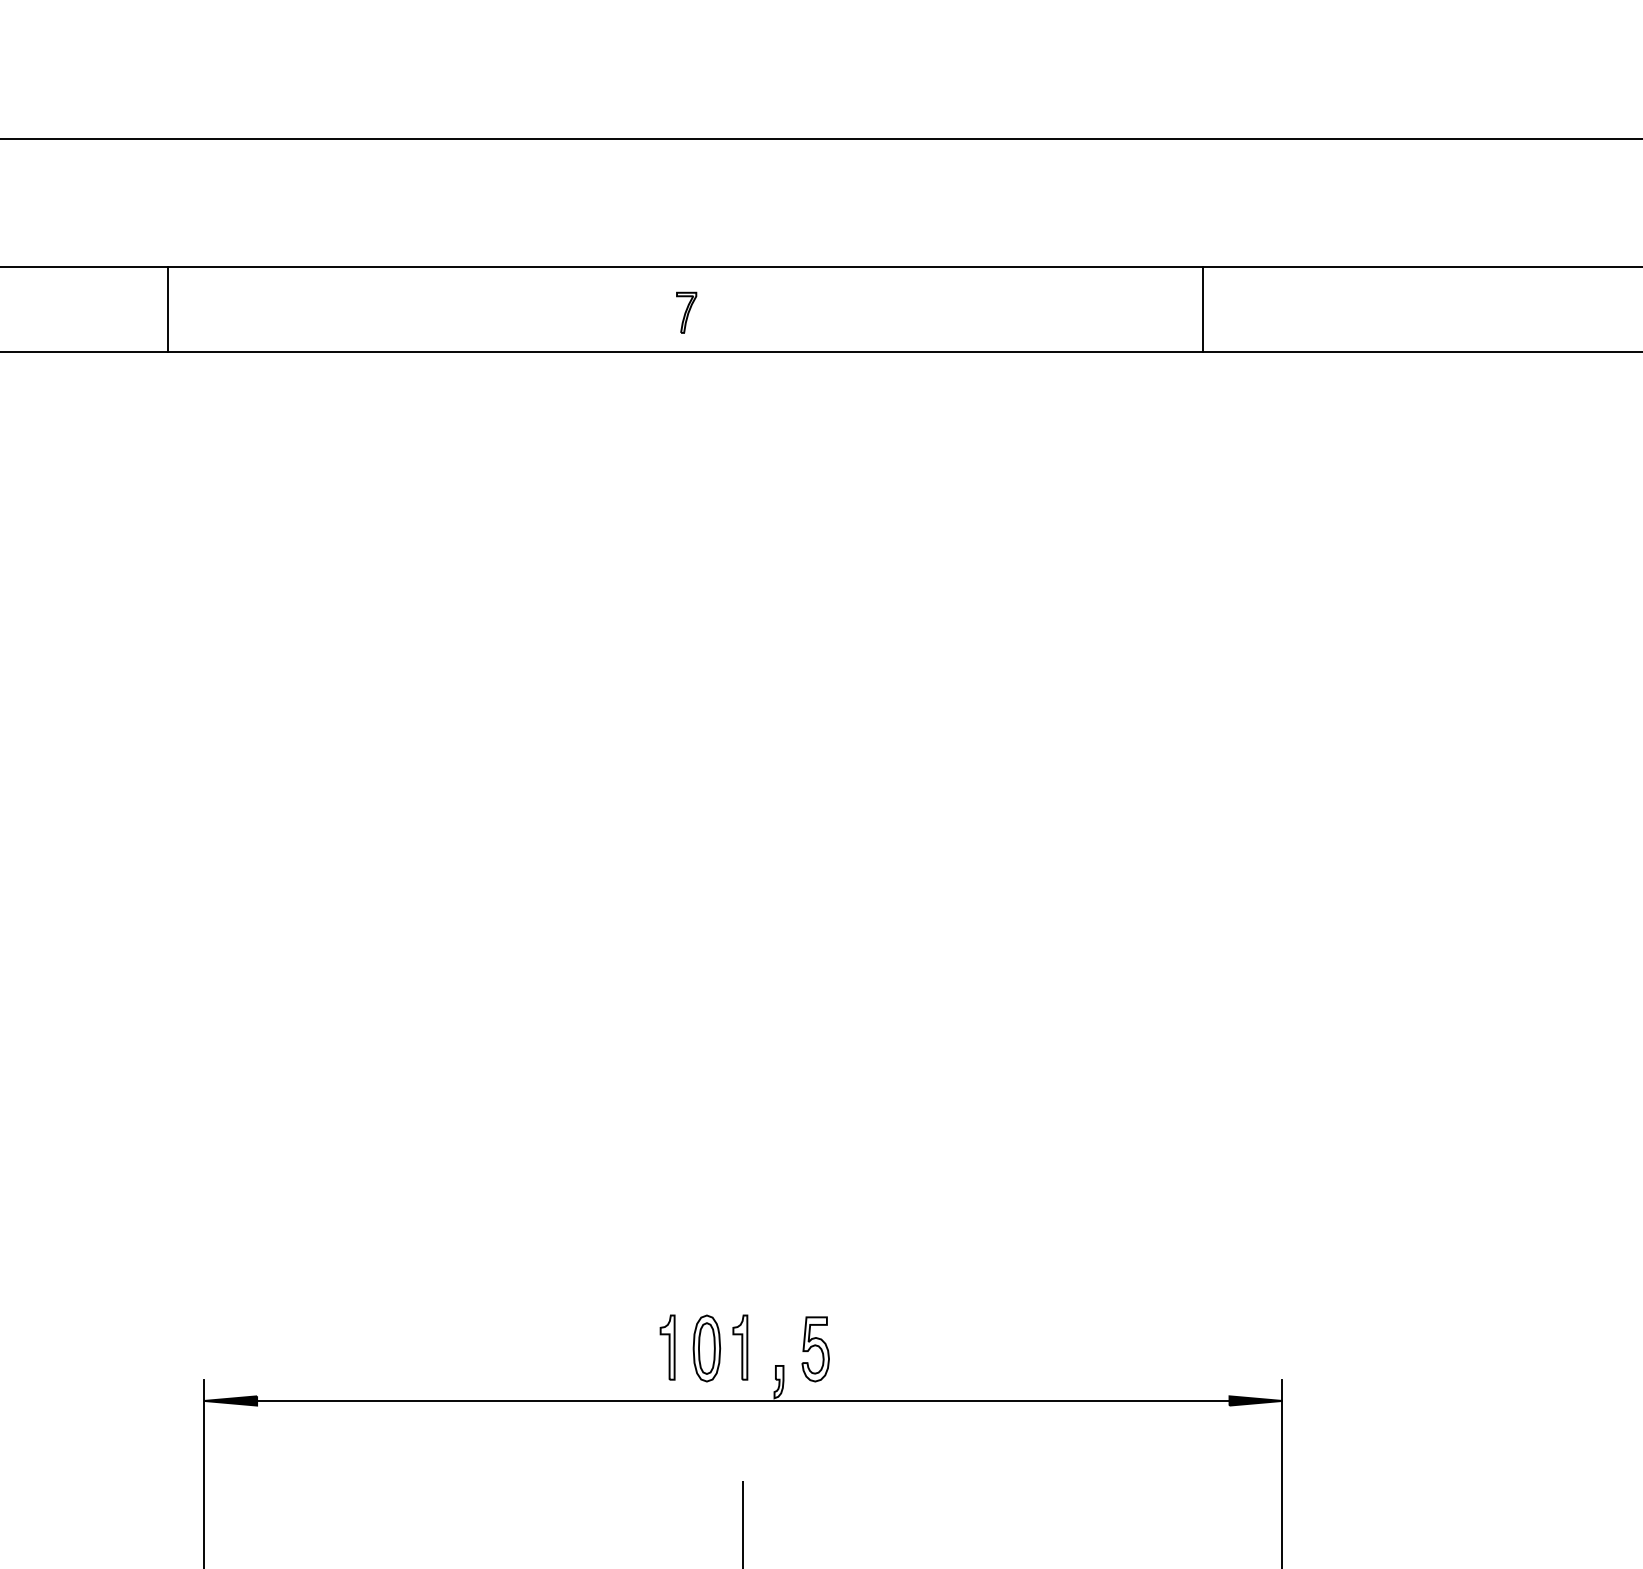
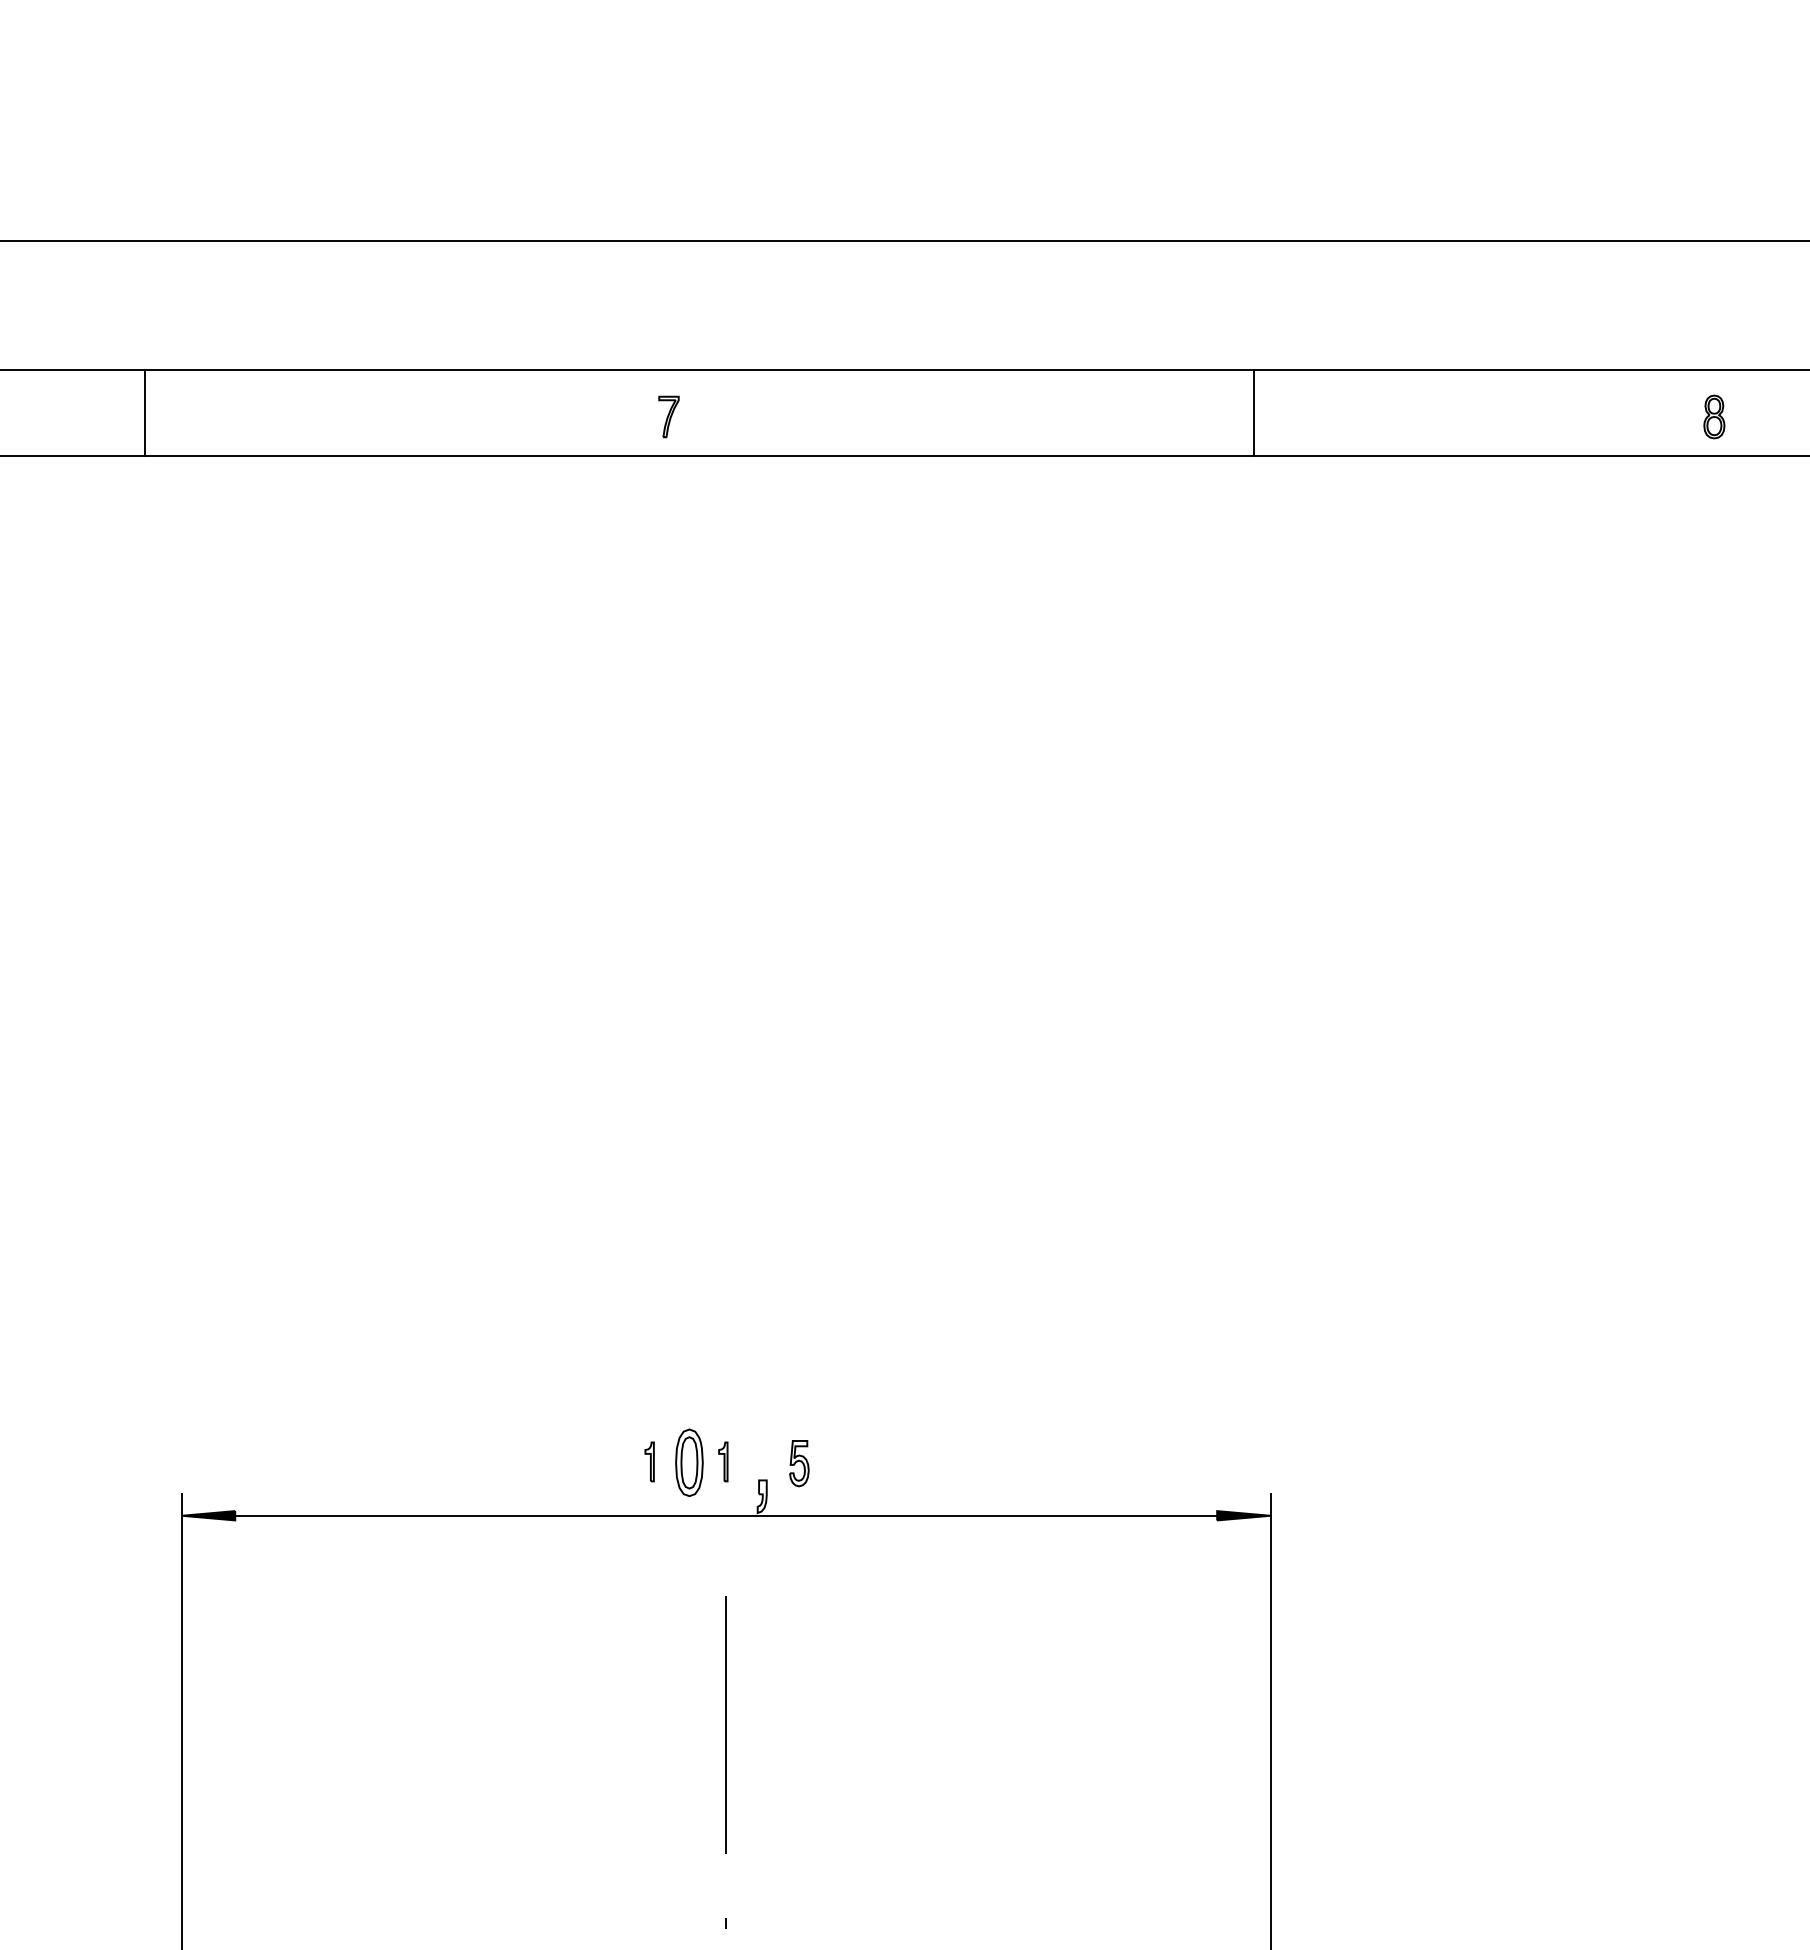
line: (1203, 309) -> (1253, 413), moved
part: (667, 1347) -> (649, 1461), size x0.6
part: (740, 1347) -> (723, 1461), size x0.6
part: (815, 1349) -> (799, 1463), size x0.7

